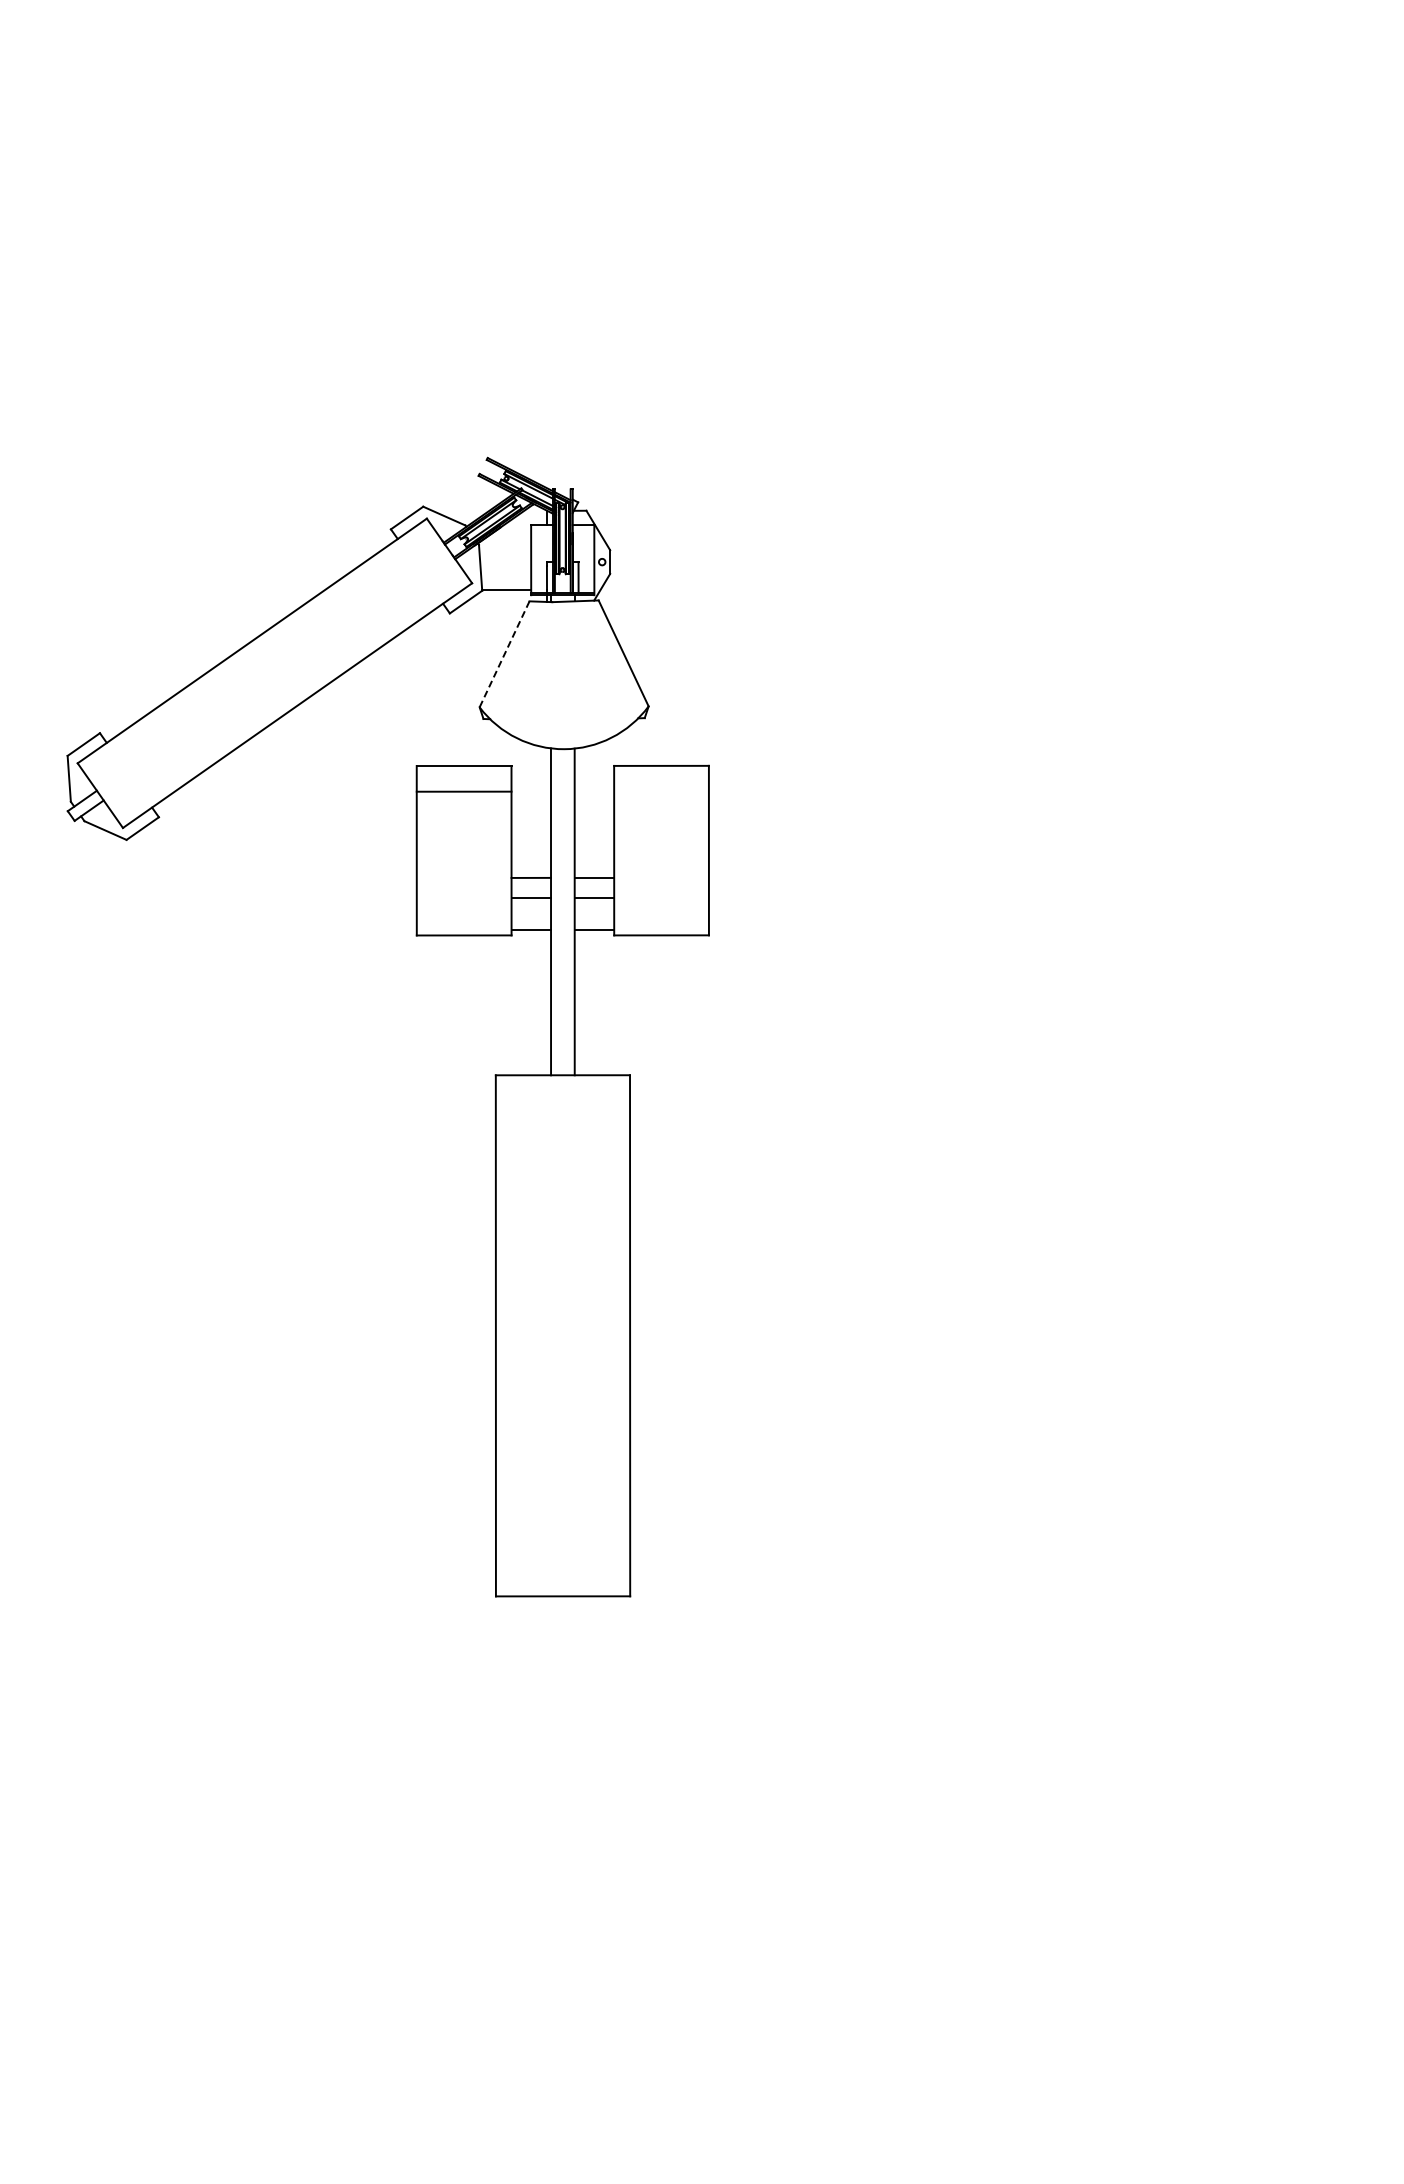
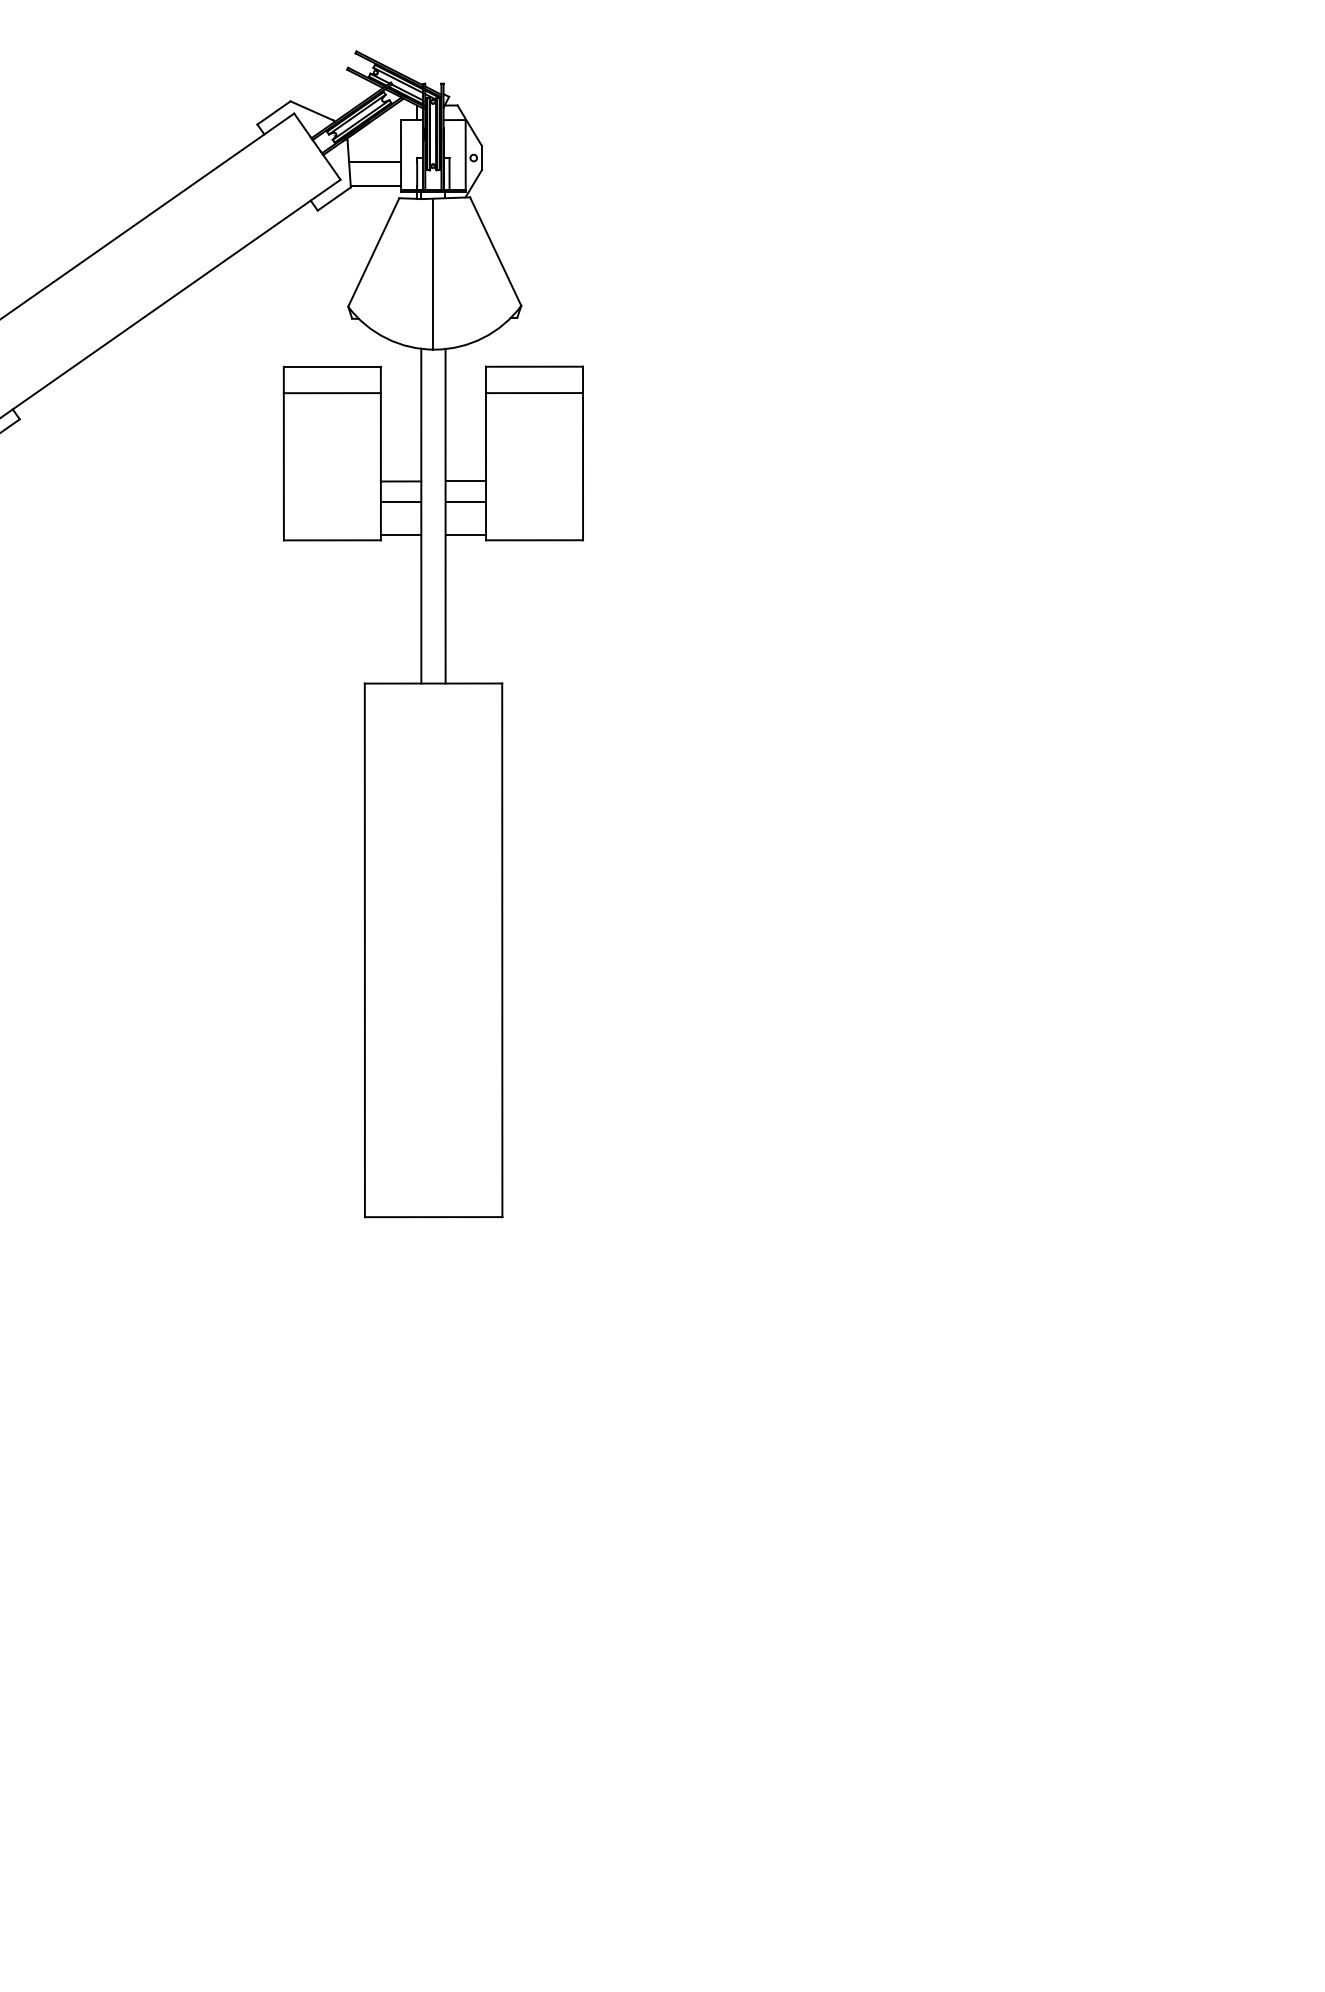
line: (505, 566) -> (374, 162), added
line: (504, 654) -> (373, 252), dashed -> solid
line: (562, 675) -> (433, 274), added
line: (661, 791) -> (534, 392), added

